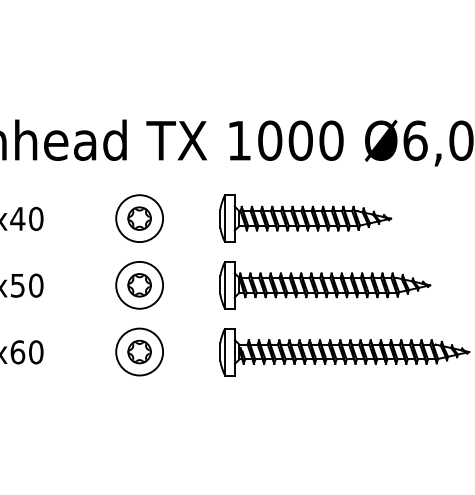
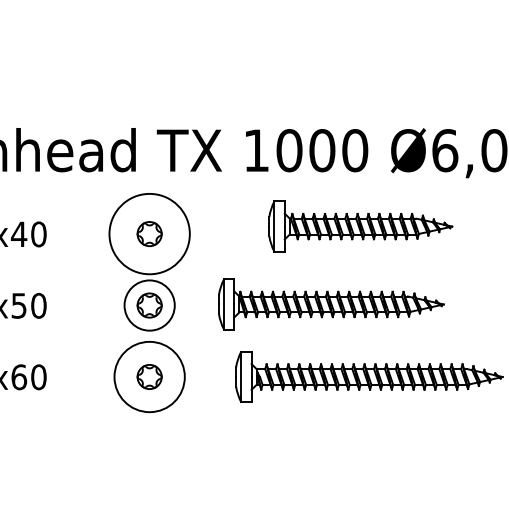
circle: (139, 218) -> (149, 233), size x1.6
part: (305, 218) -> (360, 226), moved
part: (325, 285) -> (331, 304), moved
circle: (139, 351) -> (149, 376), size x1.4

